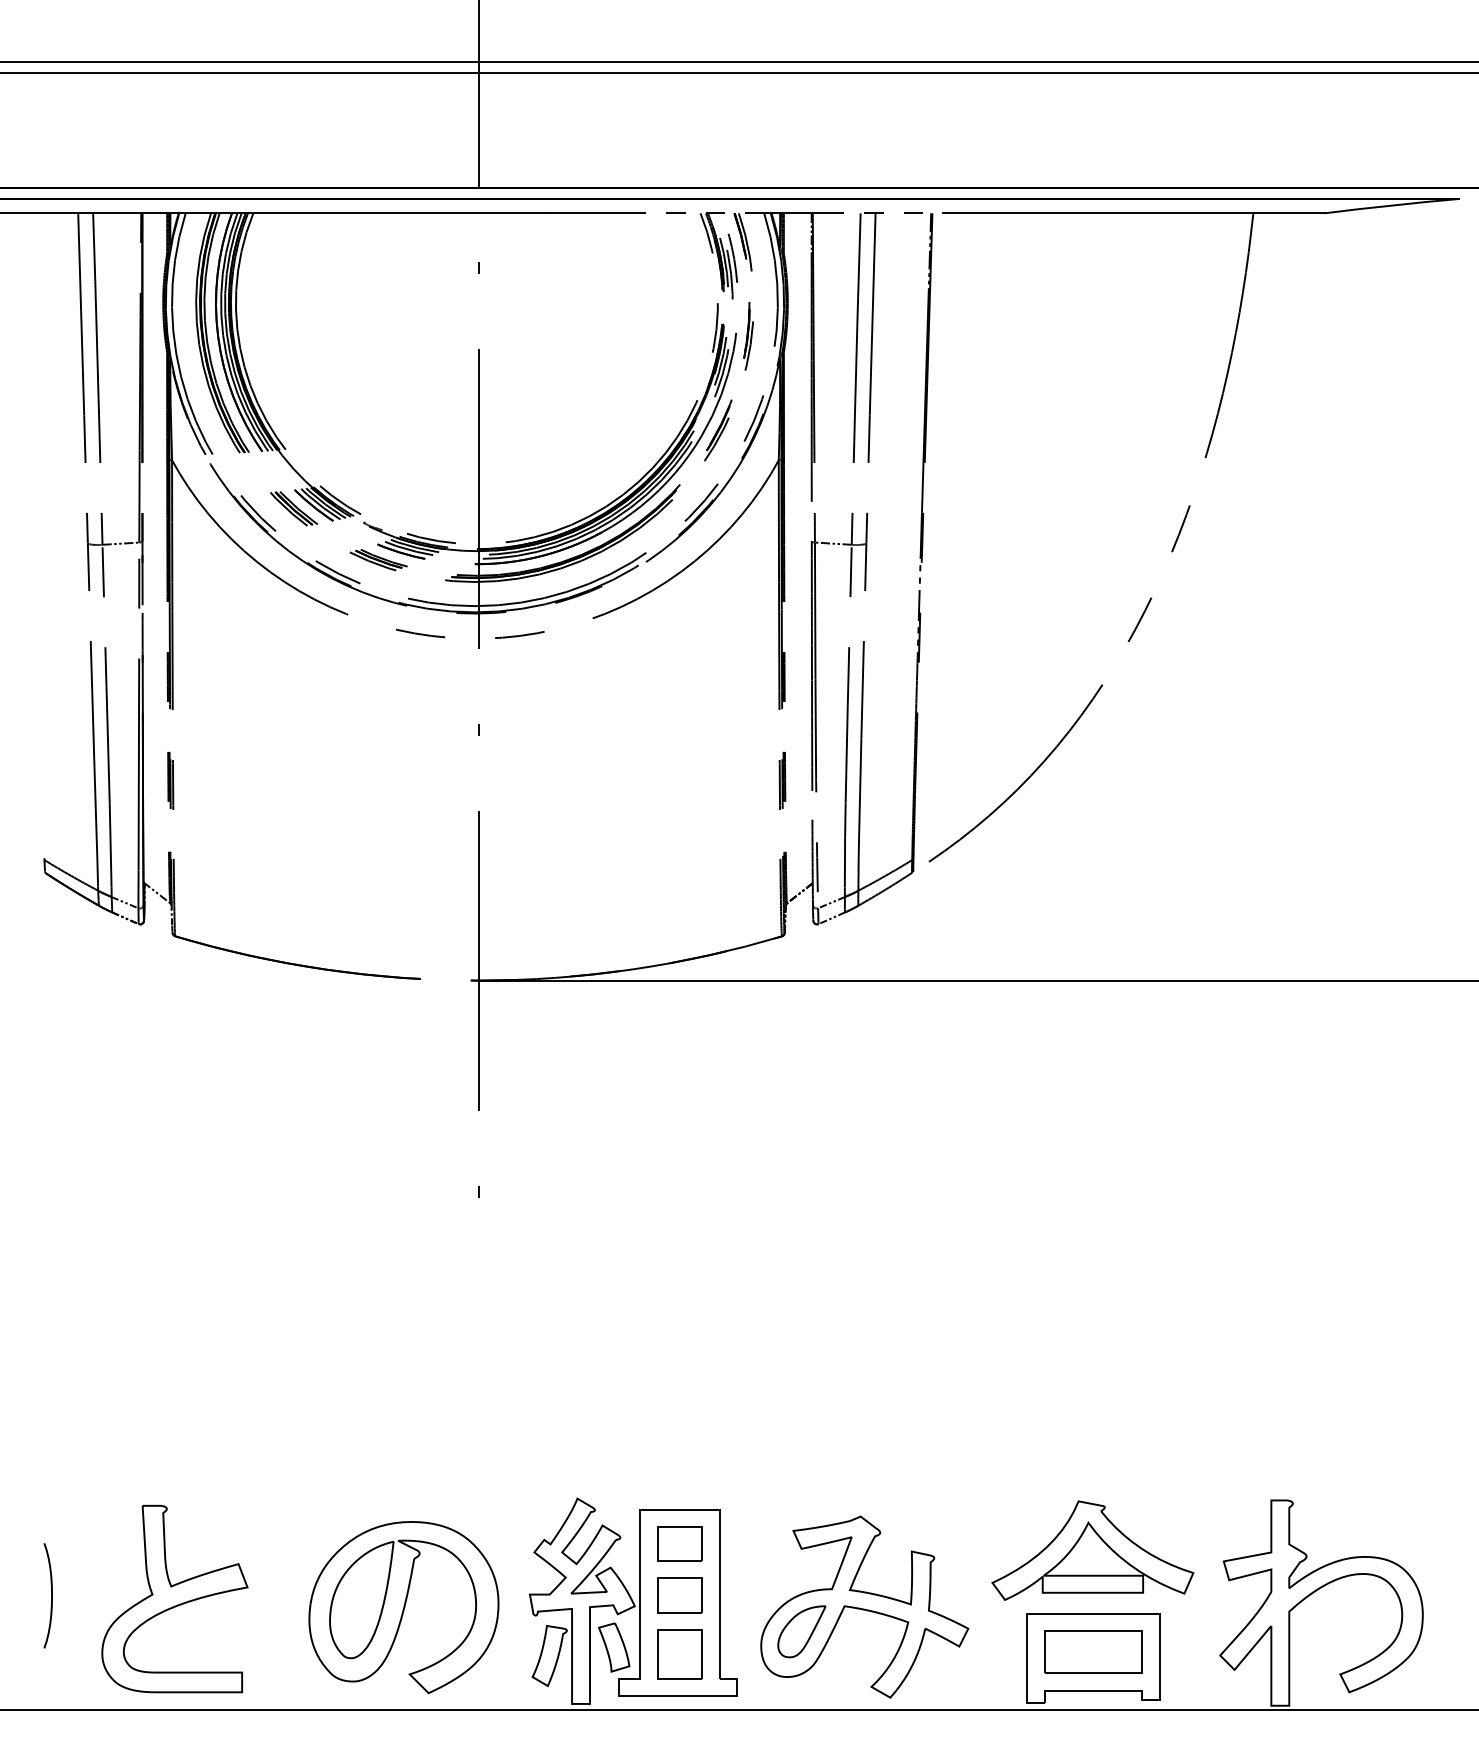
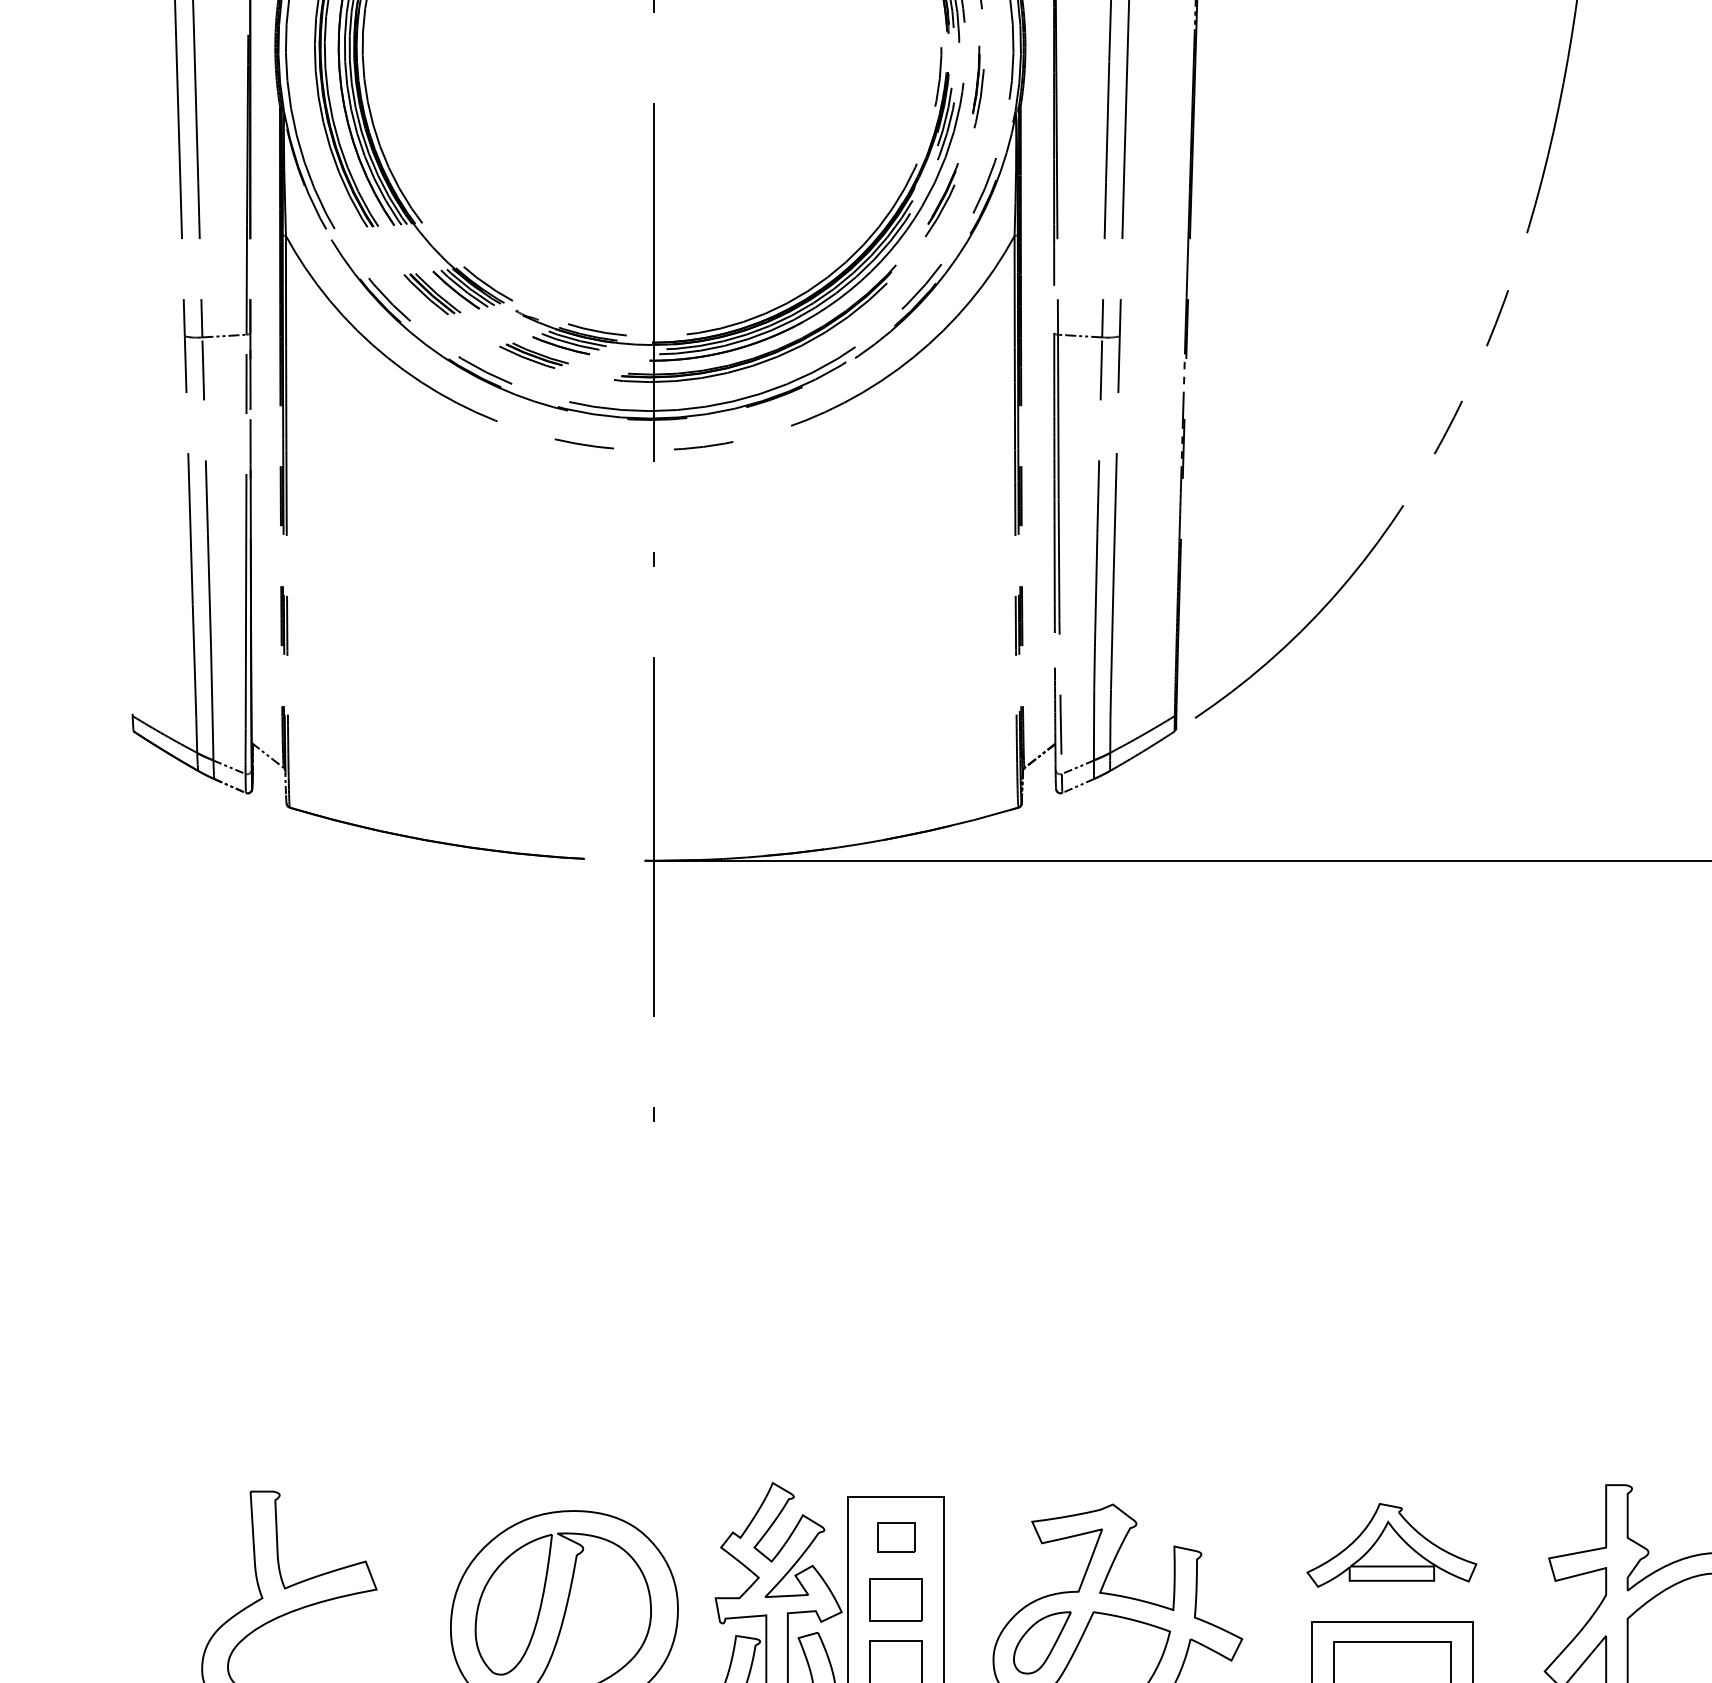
part: (679, 1543) -> (895, 1536), size x0.7
part: (1092, 1550) -> (1391, 1545), size x0.7
curve: (51, 1595) -> (141, 1599), removed

